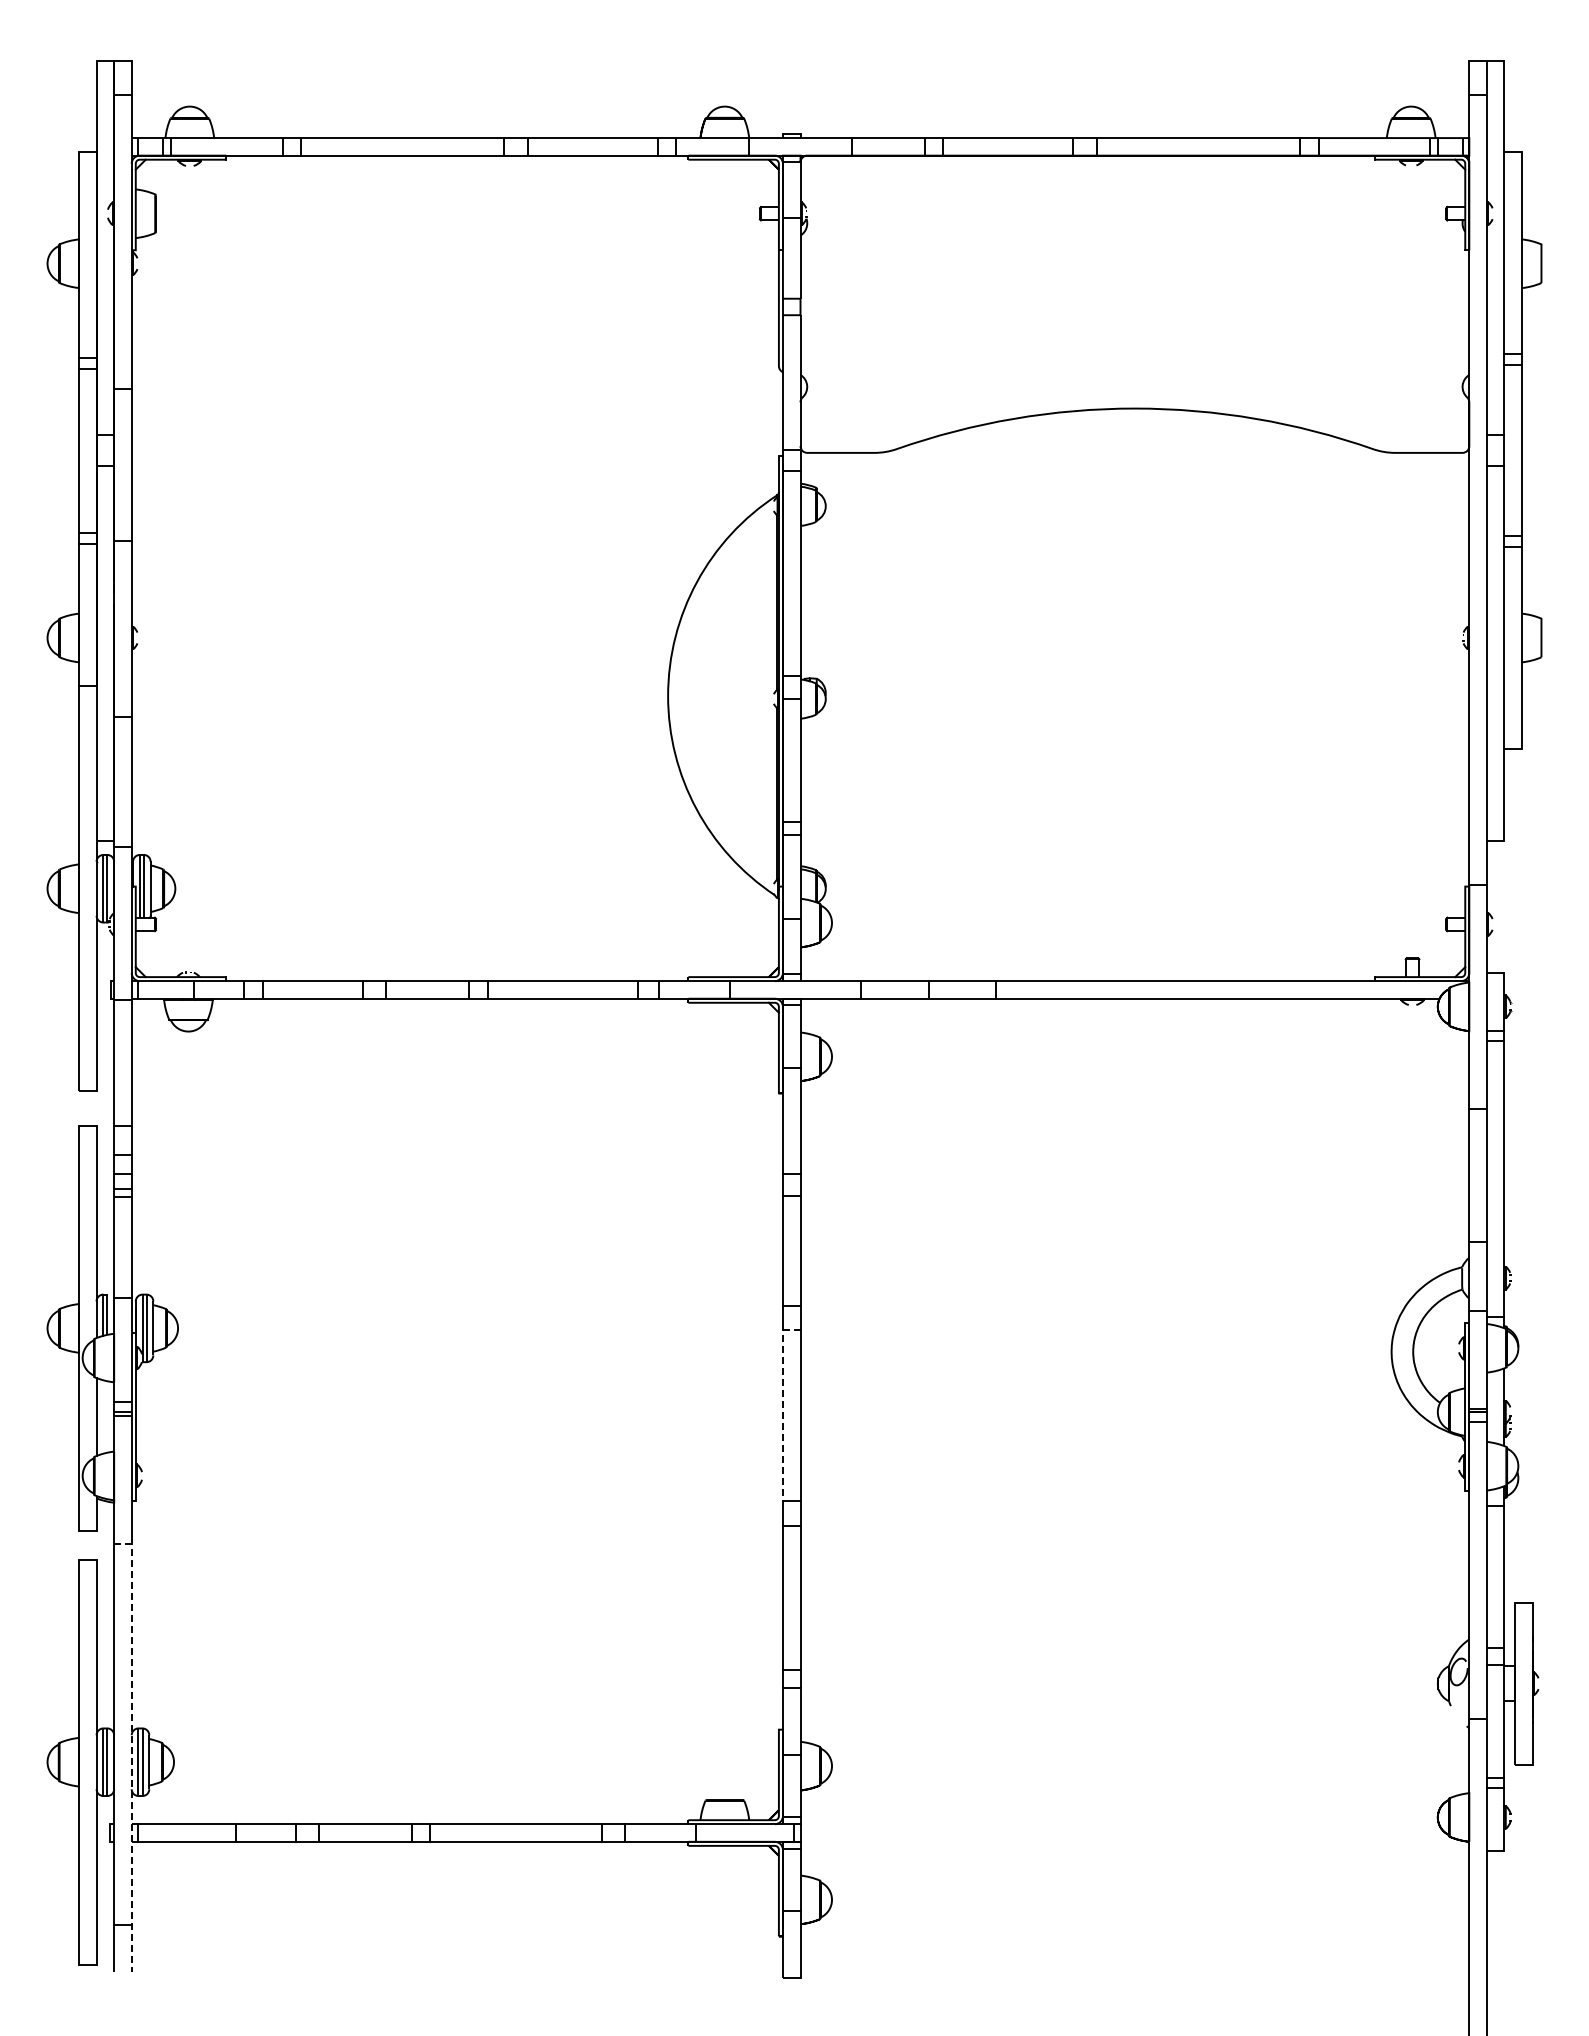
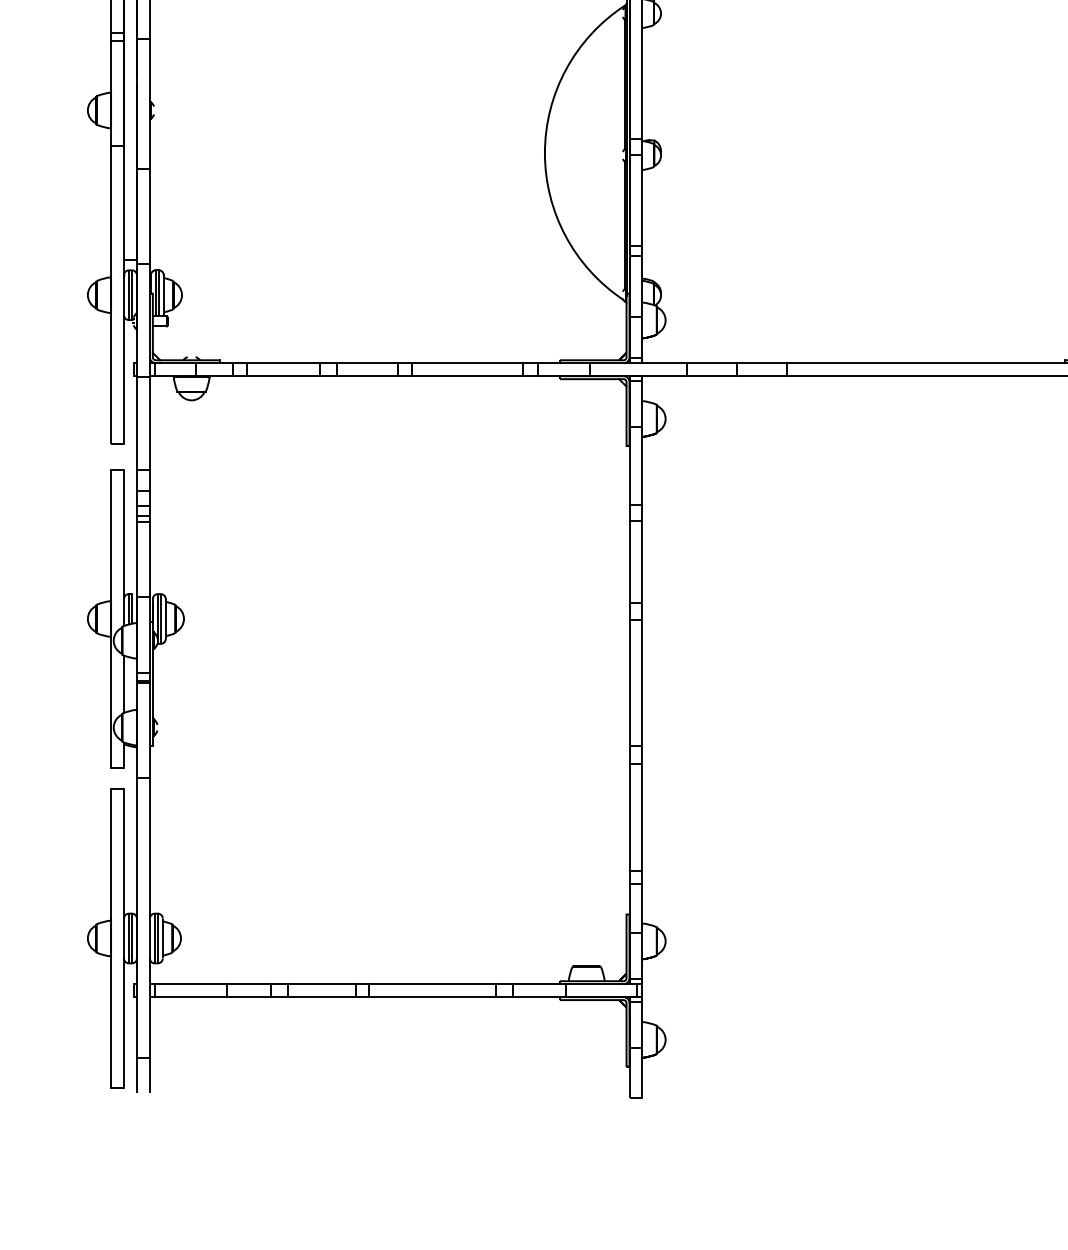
line: (782, 1406) -> (629, 676), dashed -> solid
line: (131, 1750) -> (149, 929), dashed -> solid

